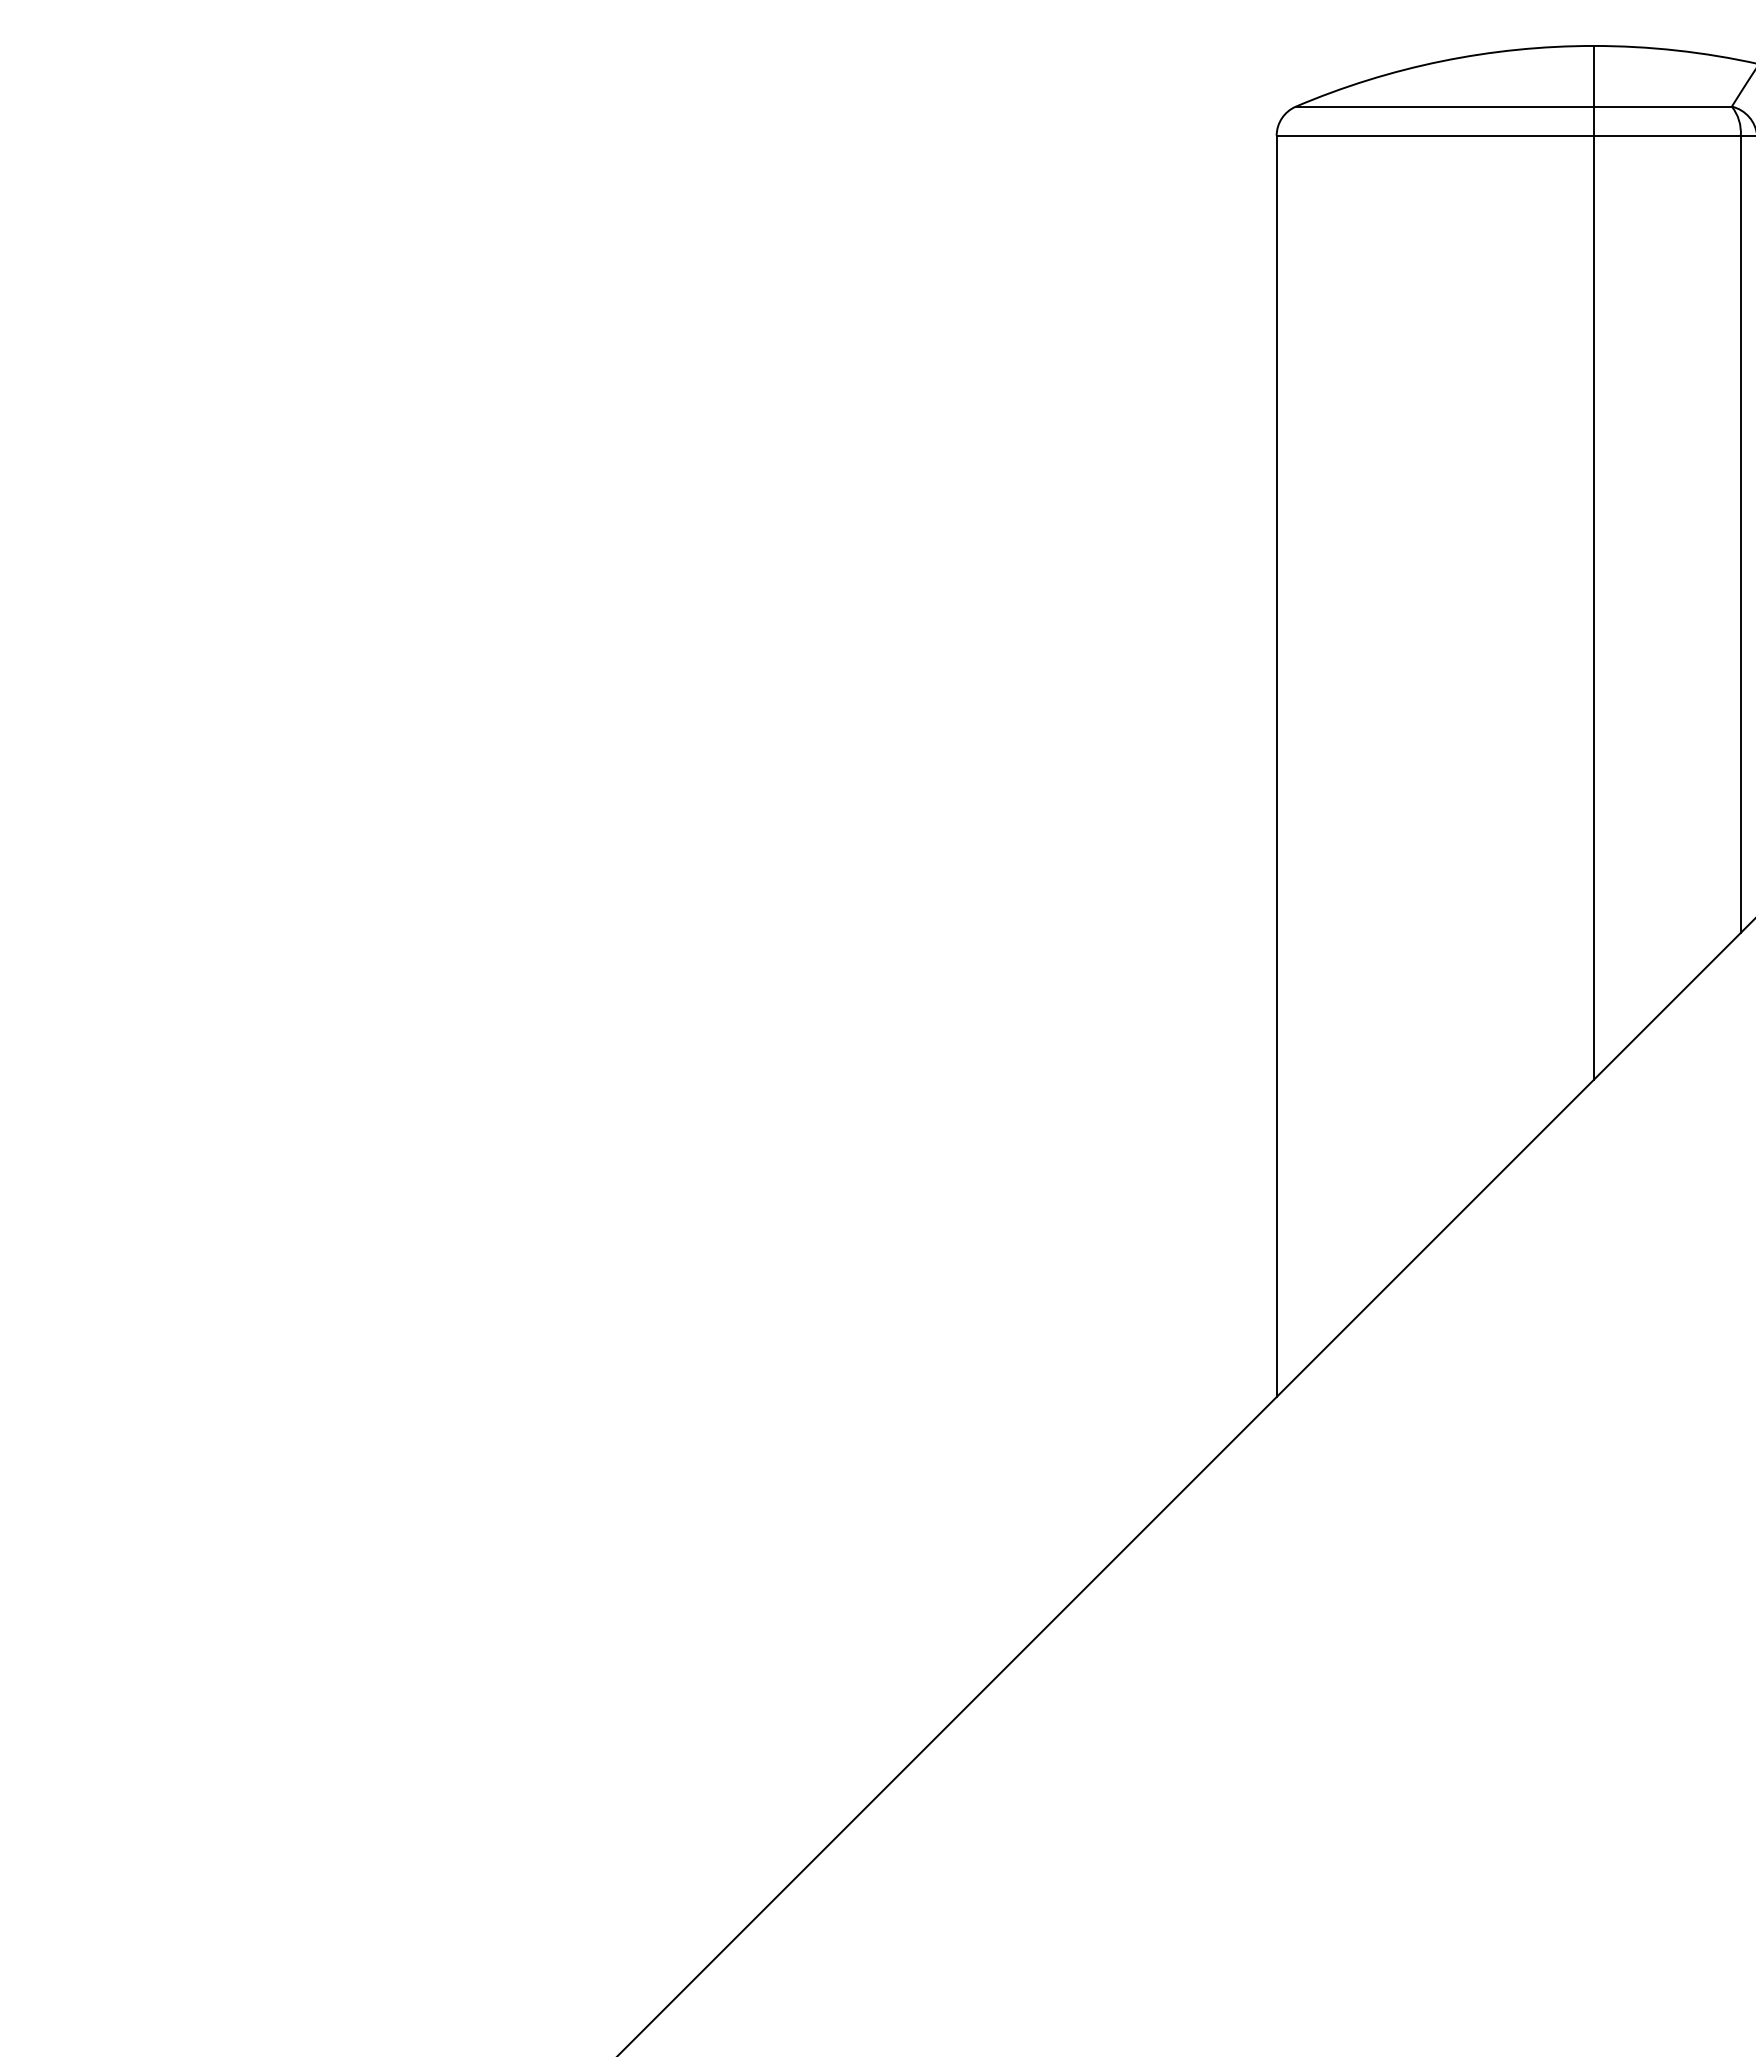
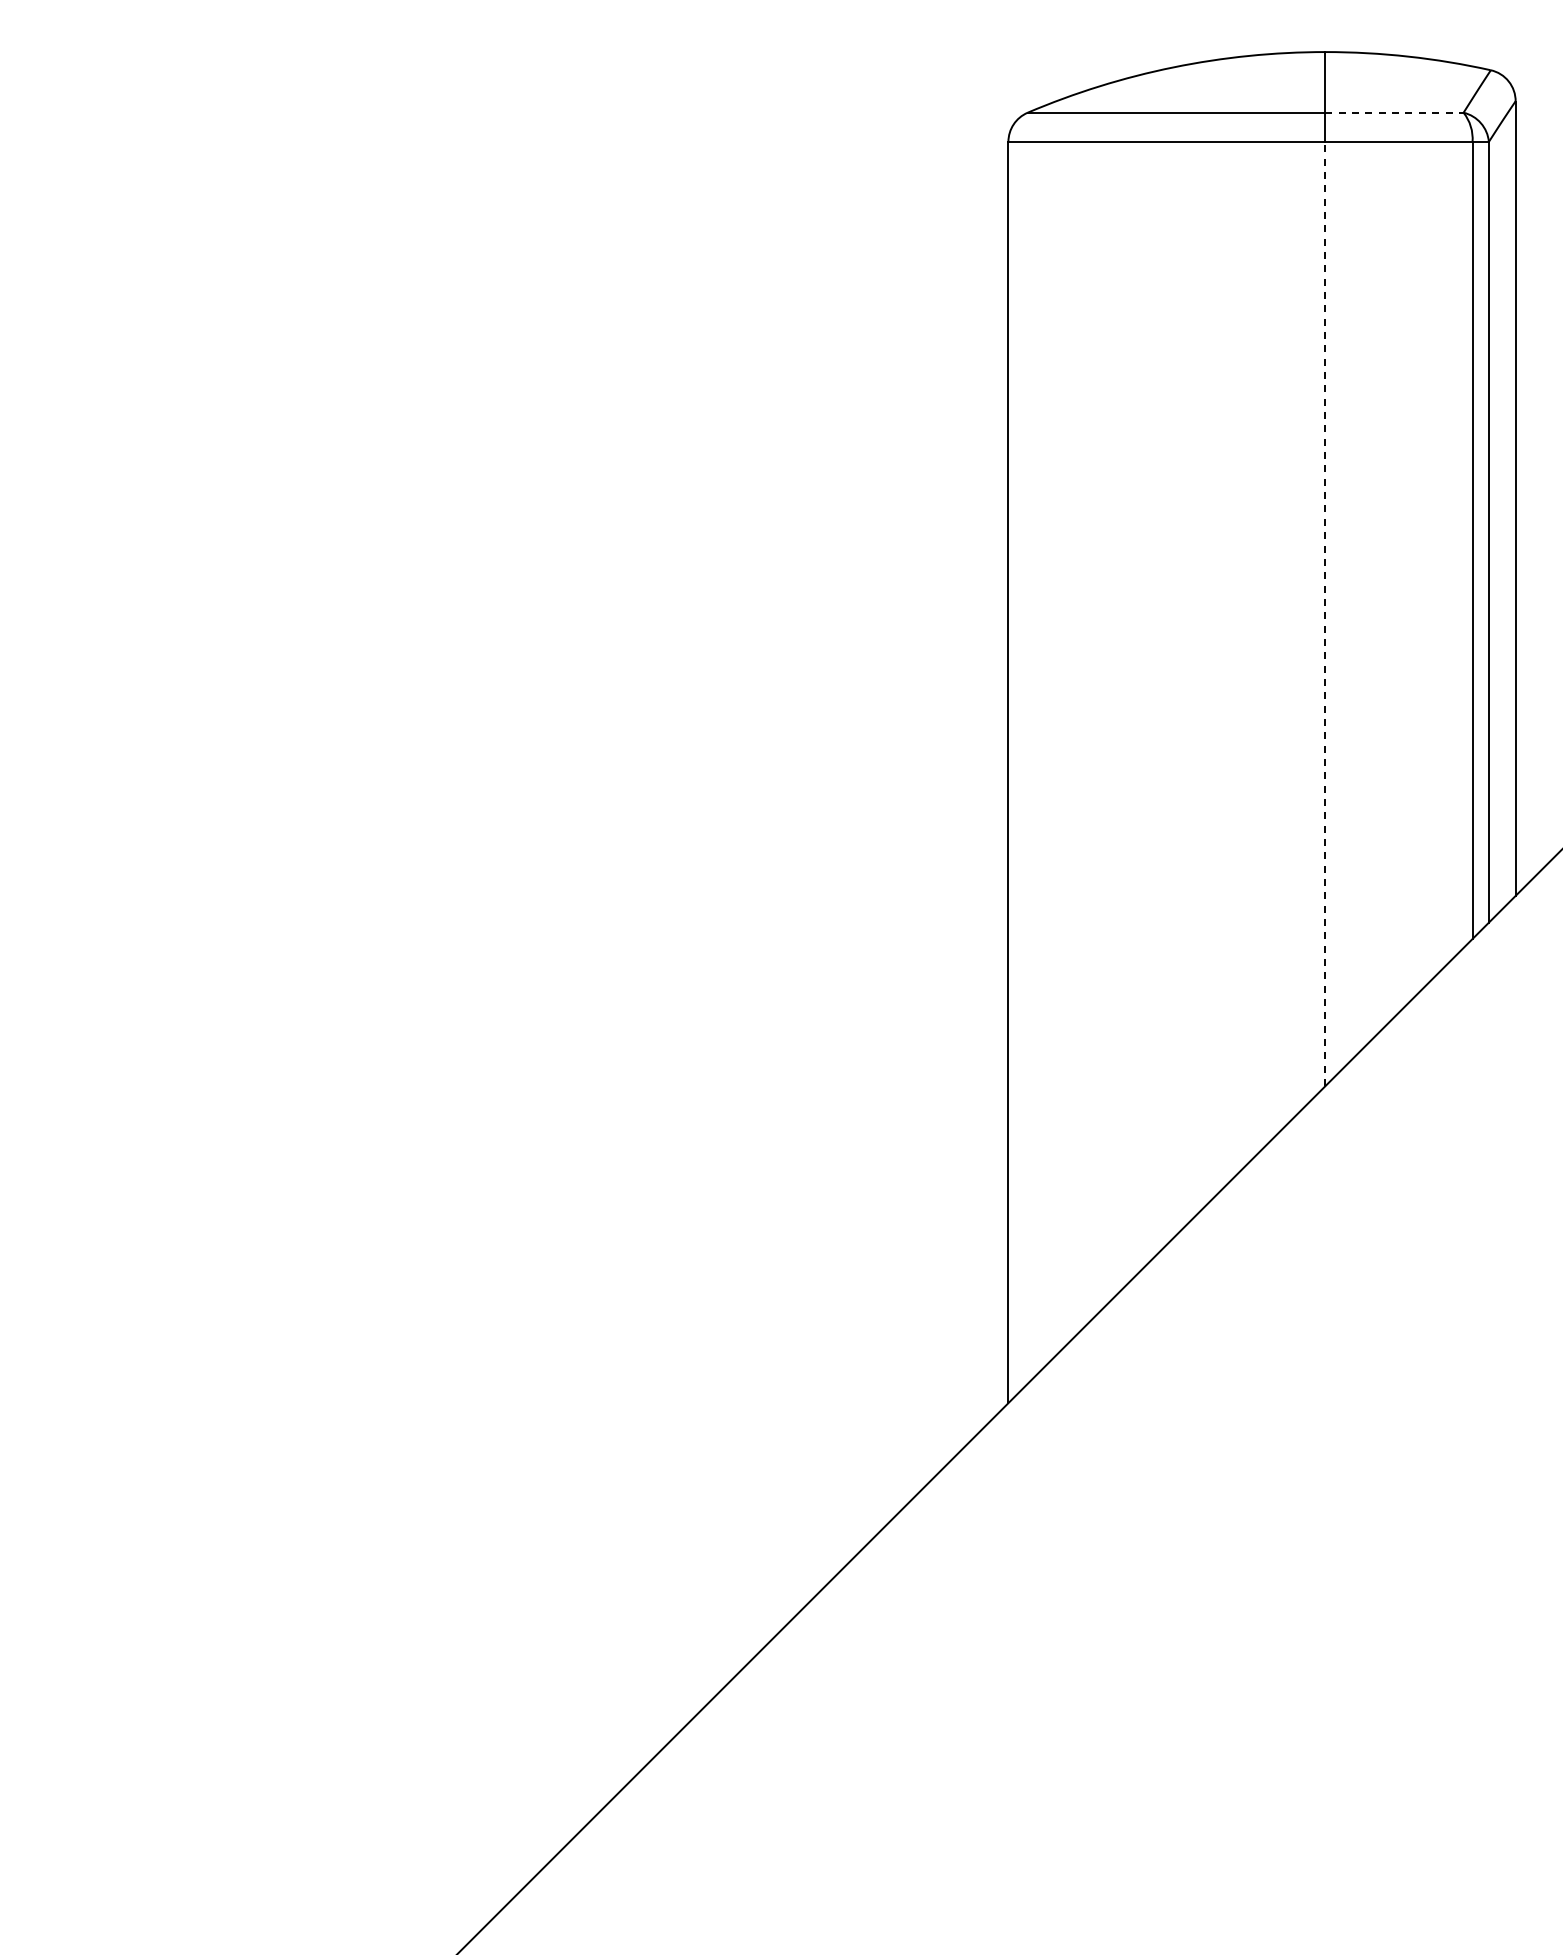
line: (1663, 106) -> (1395, 112), solid -> dashed
line: (1593, 607) -> (1325, 613), solid -> dashed

